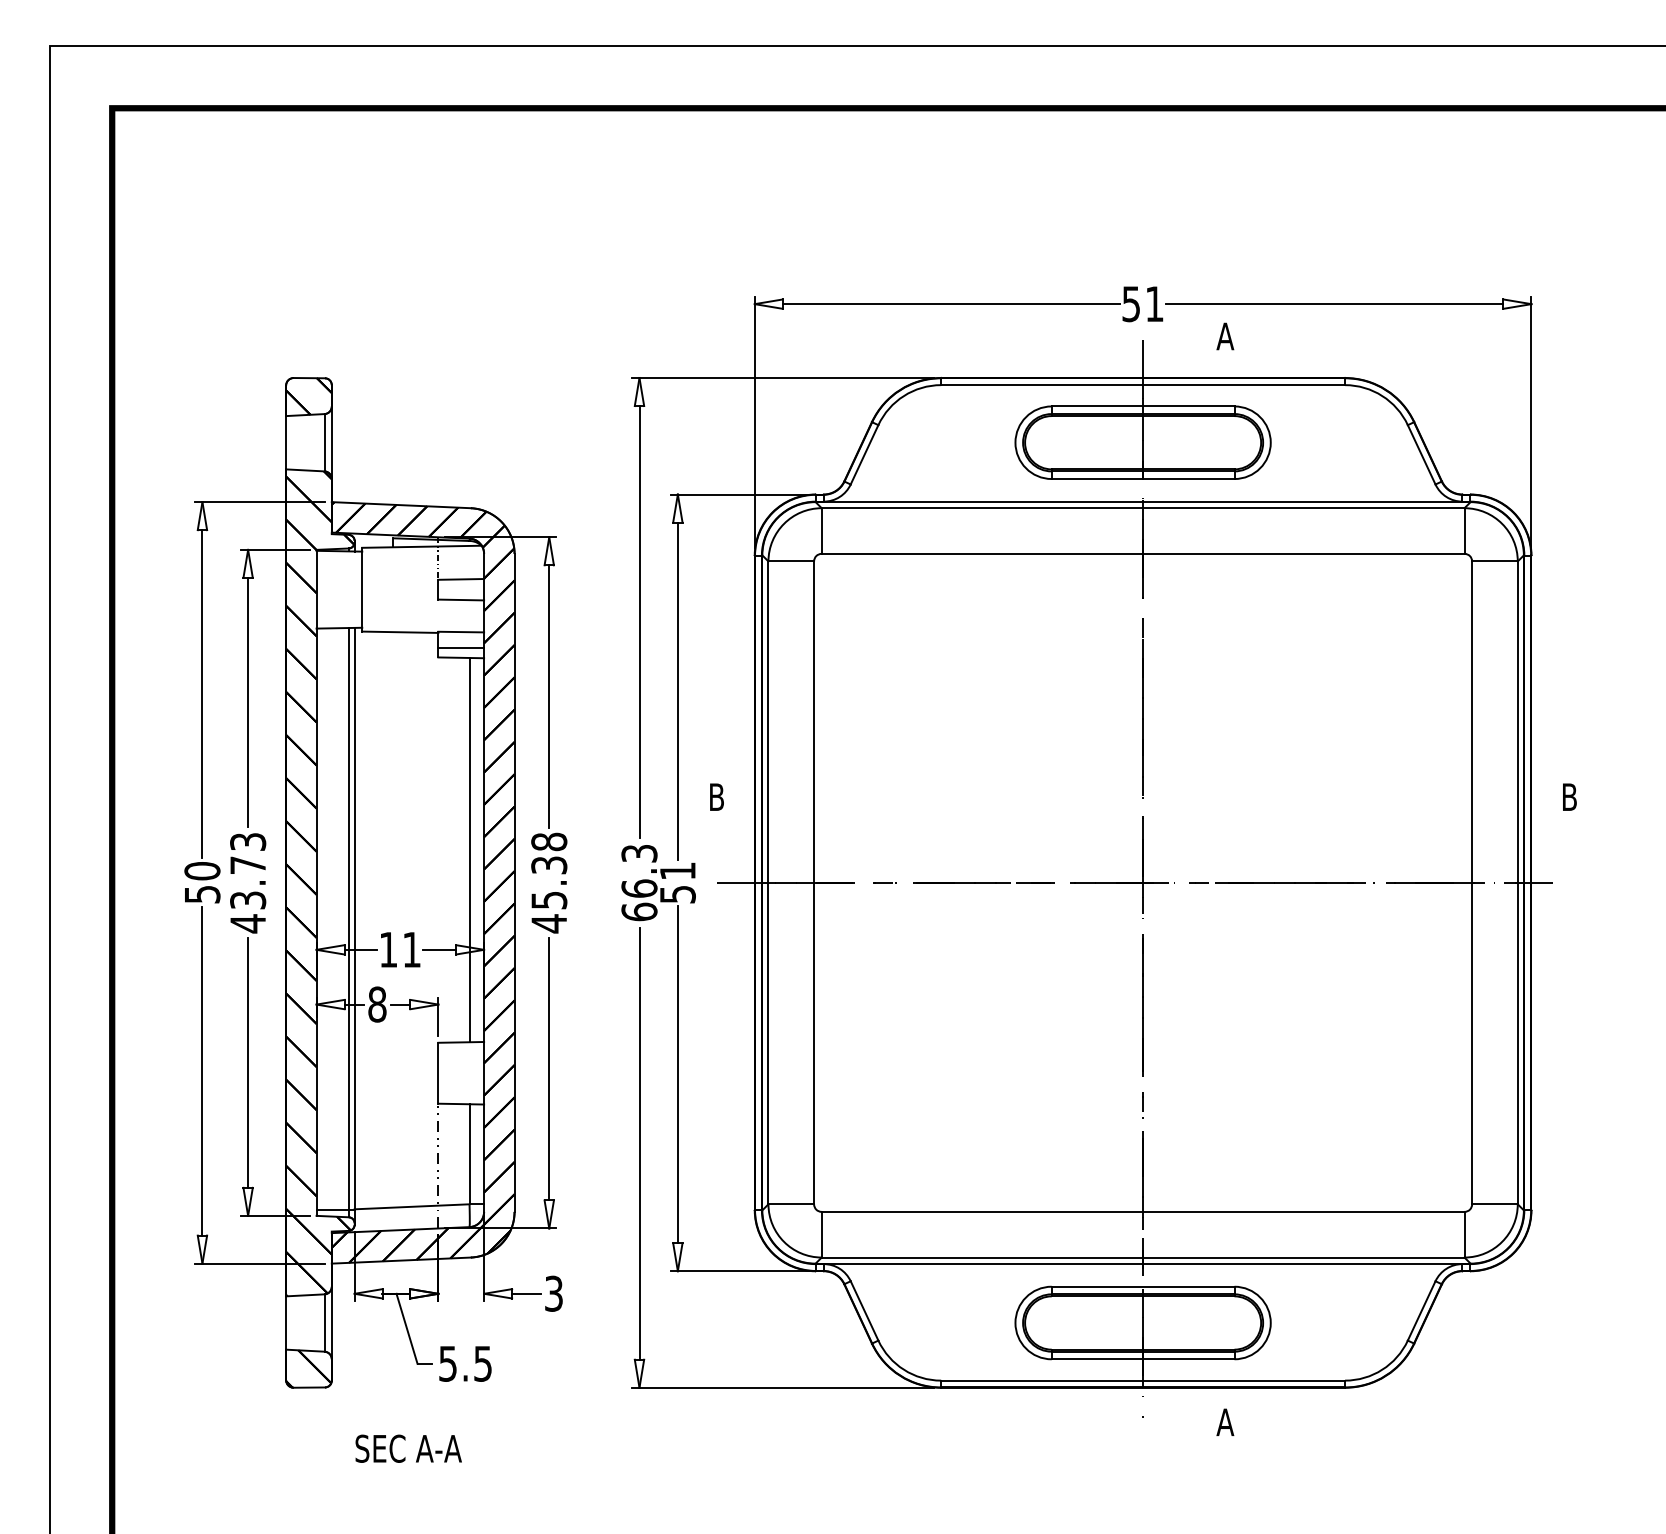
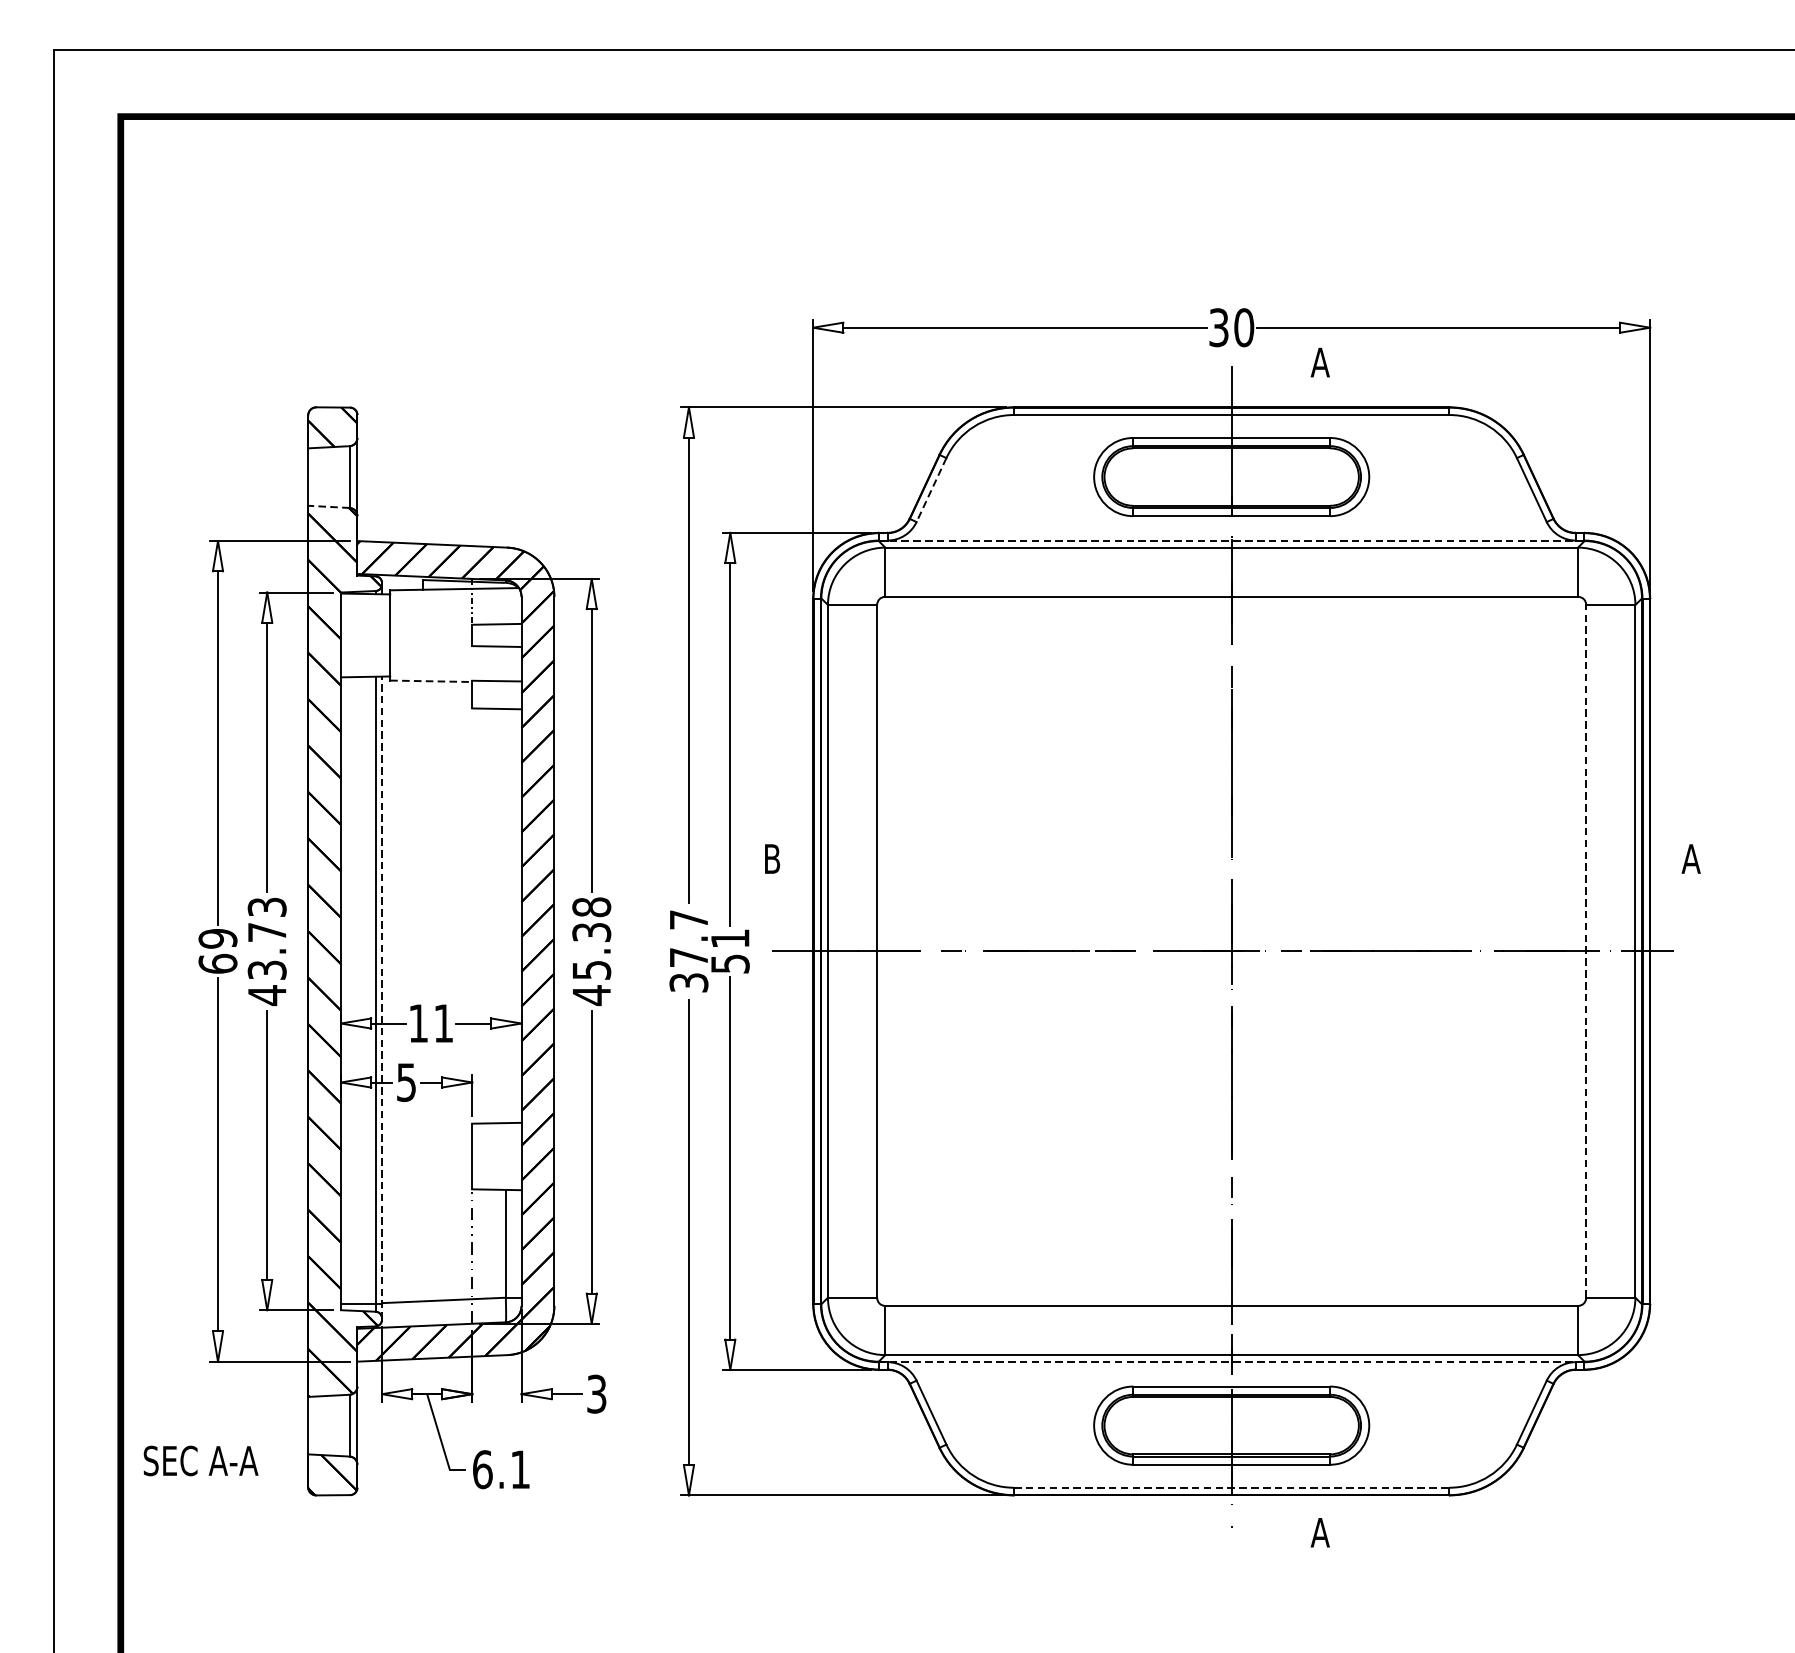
text: (1143, 304) -> (1232, 328), 51 -> 30
line: (864, 454) -> (931, 489), solid -> dashed
line: (304, 470) -> (327, 506), solid -> dashed
line: (1142, 502) -> (1231, 541), solid -> dashed
line: (400, 632) -> (431, 681), solid -> dashed
line: (461, 647) -> (497, 697), removed
text: (1569, 796) -> (1691, 858), B -> A
line: (469, 850) -> (505, 916), removed
text: (202, 882) -> (218, 950), 50 -> 69
line: (1472, 882) -> (1586, 950), solid -> dashed
text: (639, 883) -> (688, 952), 66.3 -> 37.7
line: (354, 925) -> (381, 997), solid -> dashed
text: (377, 1004) -> (406, 1082), 8 -> 5
line: (1142, 1263) -> (1231, 1361), solid -> dashed
text: (465, 1363) -> (501, 1469), 5.5 -> 6.1
line: (1143, 1380) -> (1232, 1487), solid -> dashed
text: (408, 1448) -> (200, 1460), moved

